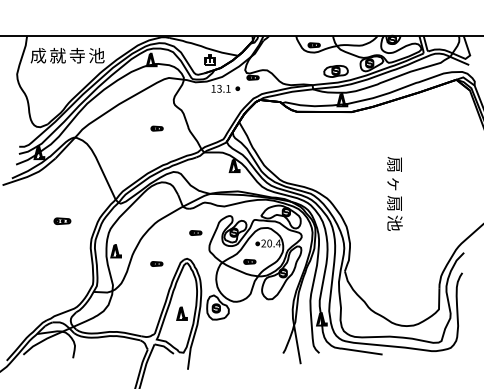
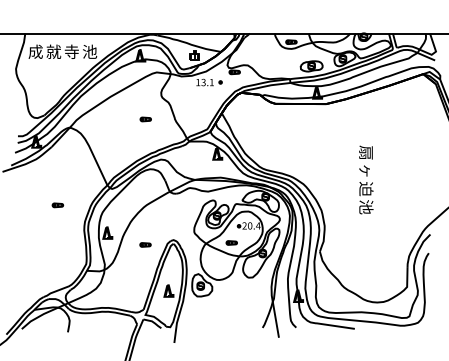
text: (394, 203) -> (365, 188), 扇 -> 迫
part: (61, 221) -> (57, 205), size x0.71
part: (195, 232) -> (181, 215), removed

